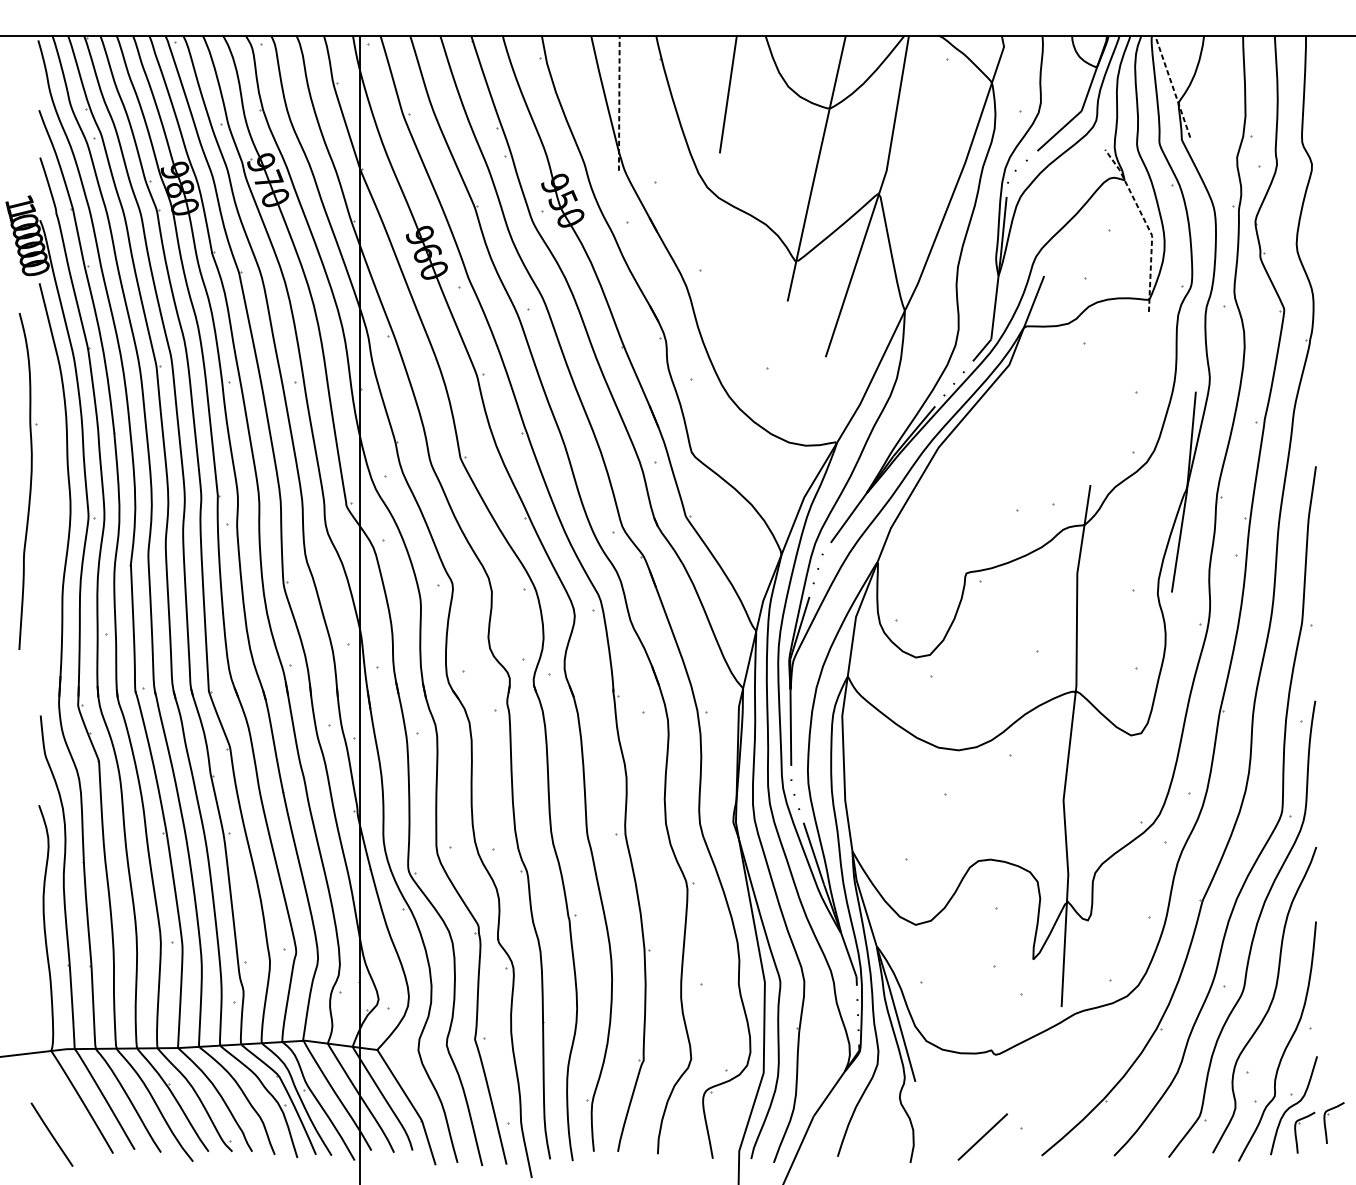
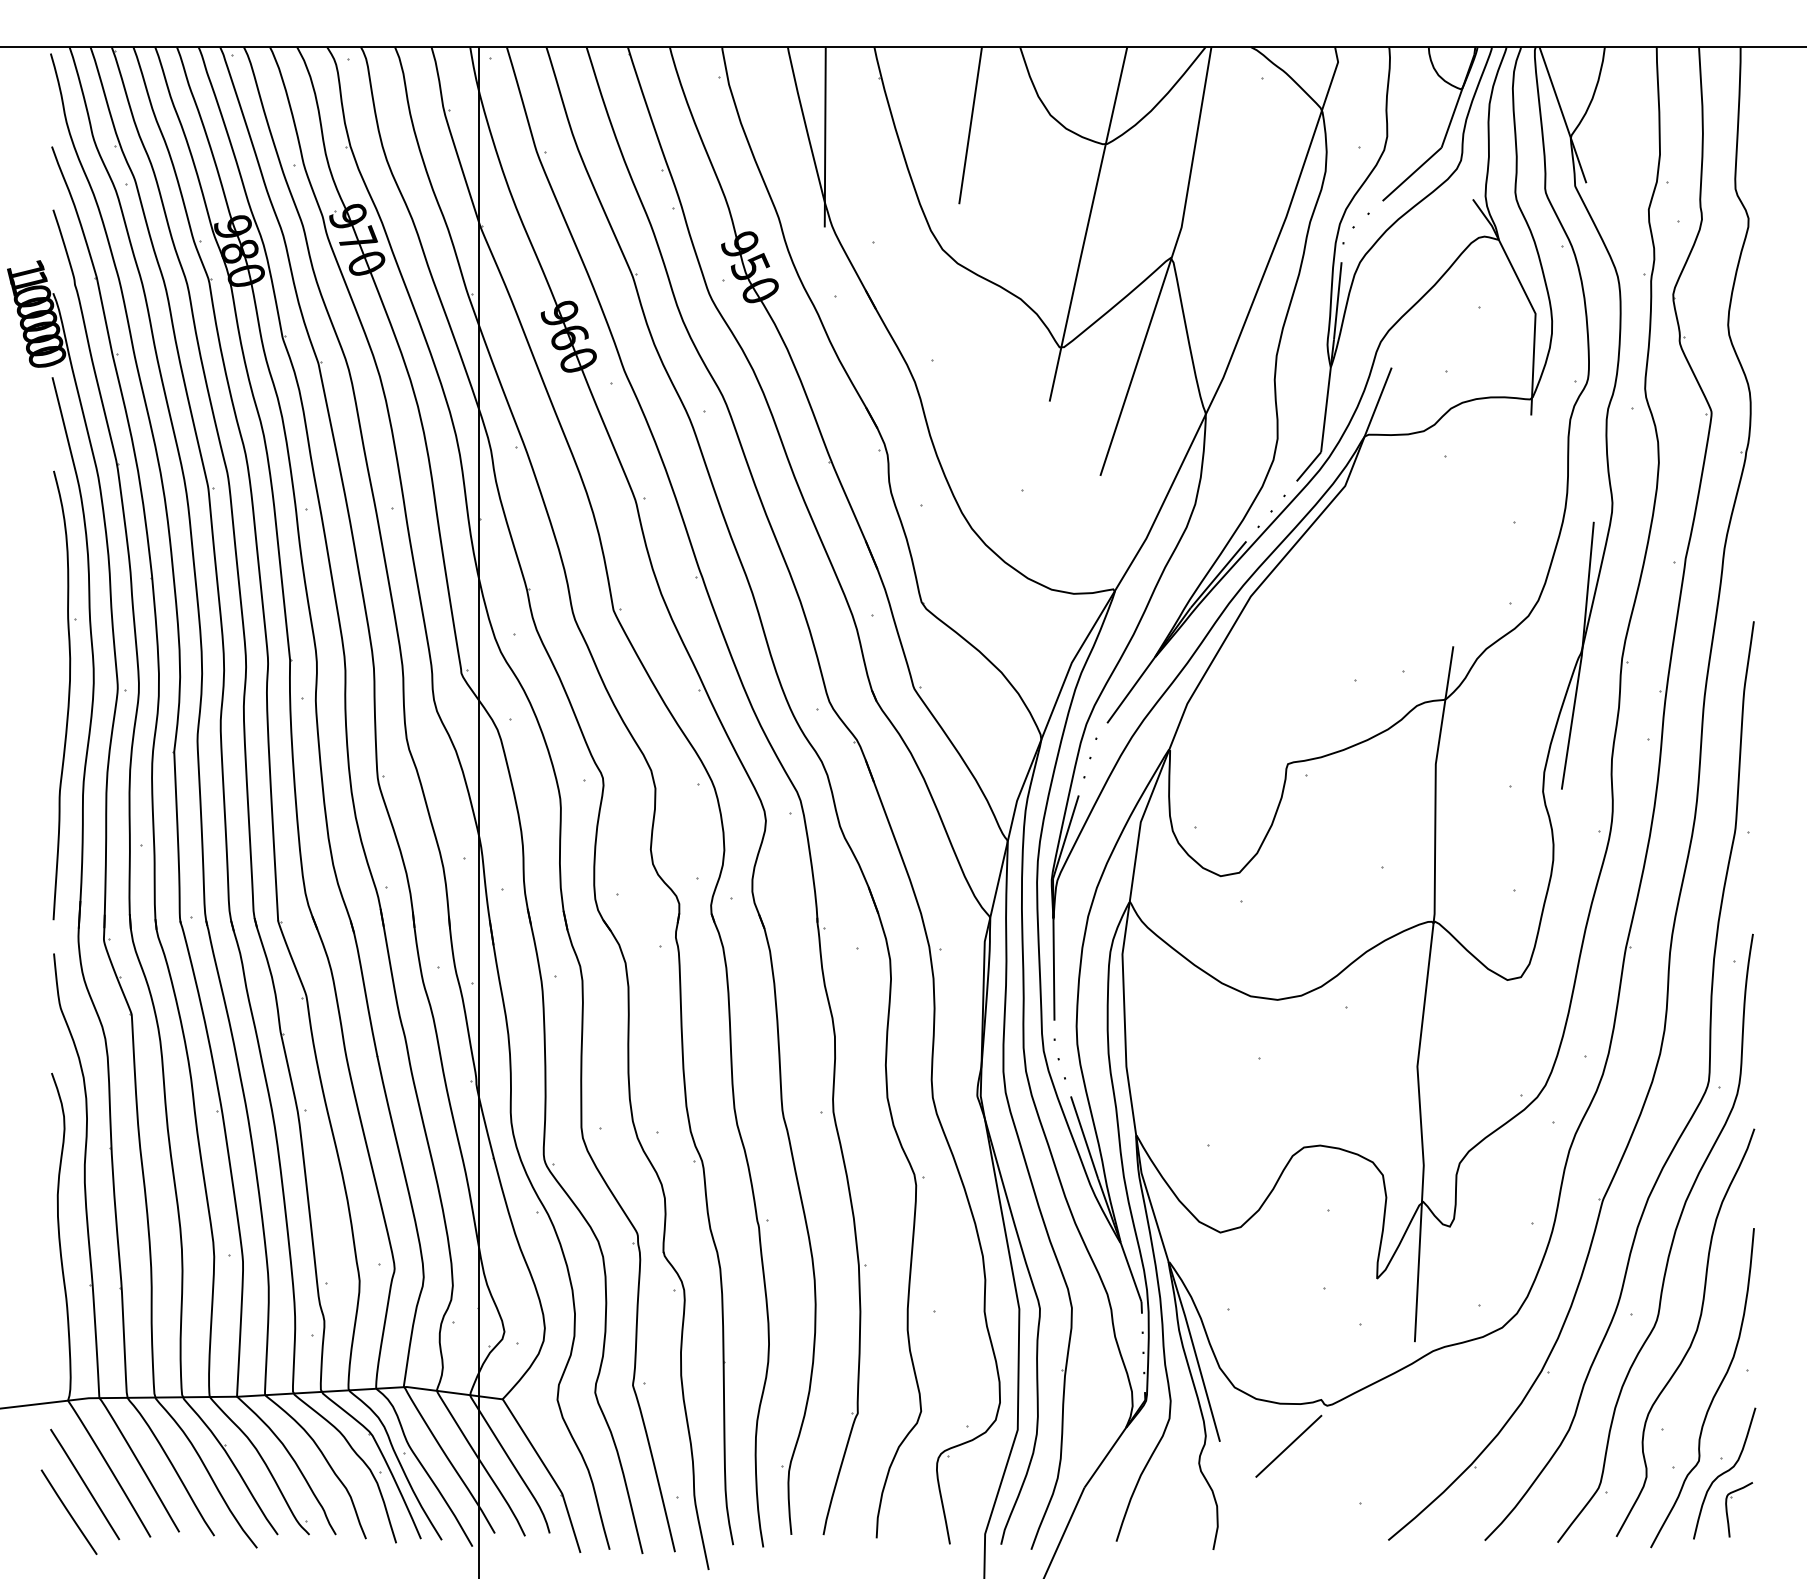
line: (1172, 86) -> (1562, 115), dashed -> solid
line: (619, 102) -> (825, 136), dashed -> solid
line: (1146, 225) -> (1528, 300), dashed -> solid
part: (27, 481) -> (64, 695), moved
line: (64, 1113) -> (85, 1484), added
part: (1325, 1122) -> (1766, 1496), removed
line: (982, 1136) -> (1288, 1445), moved

